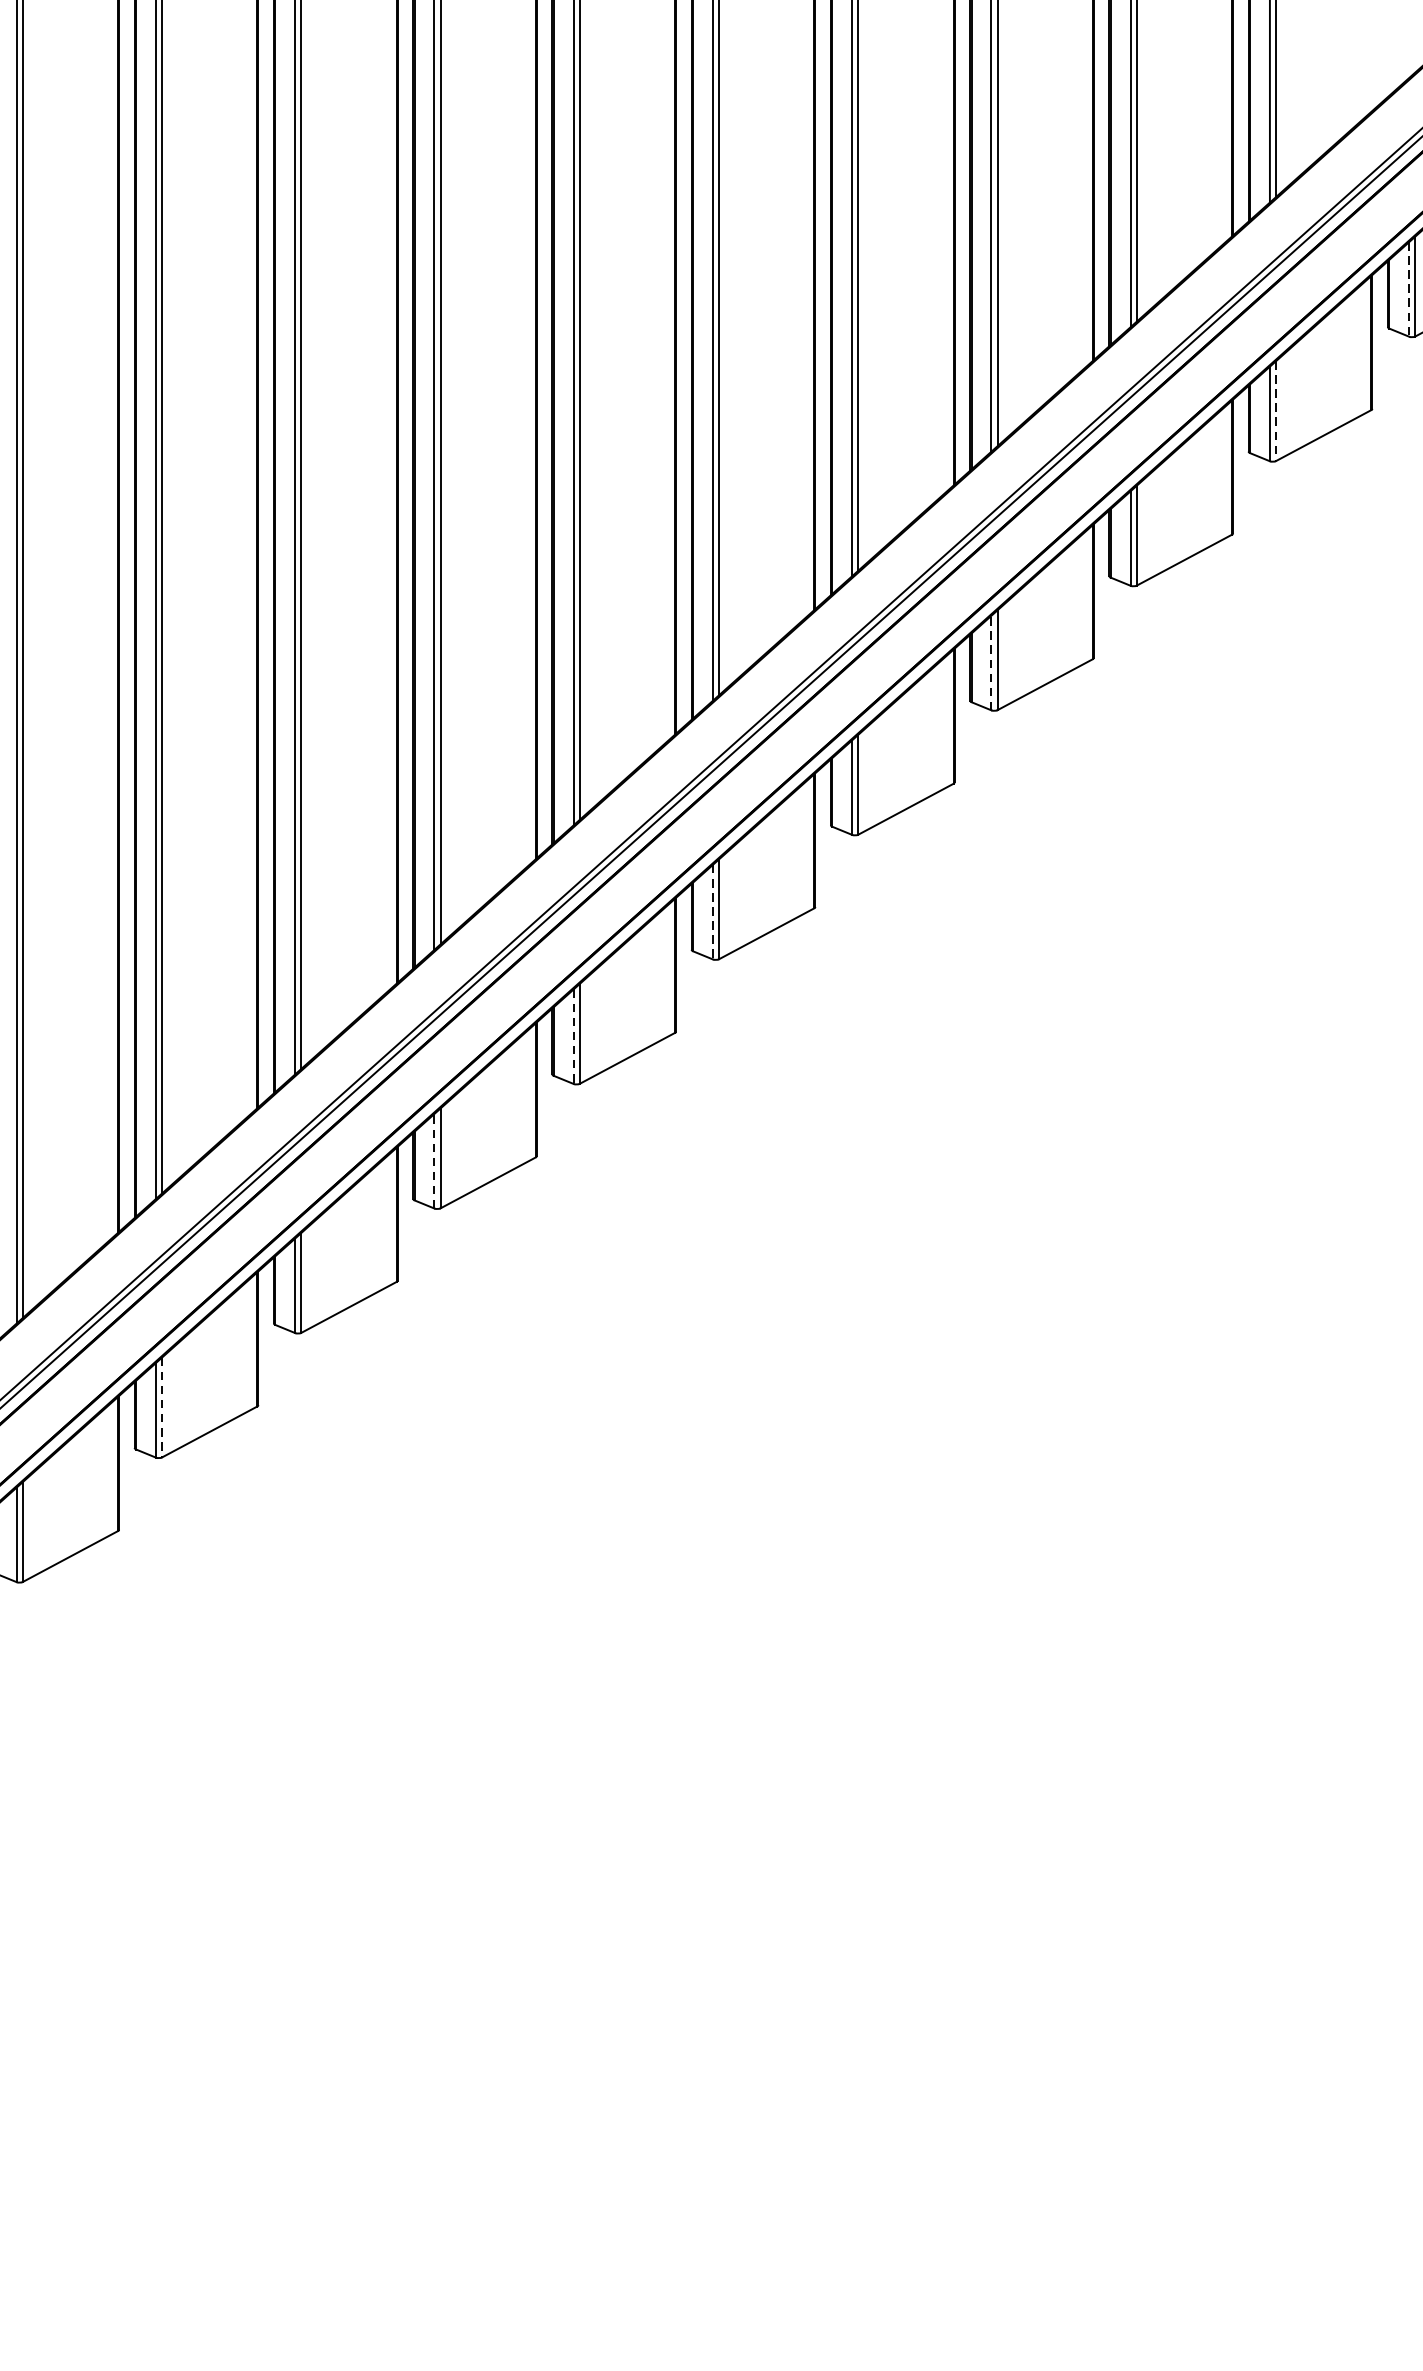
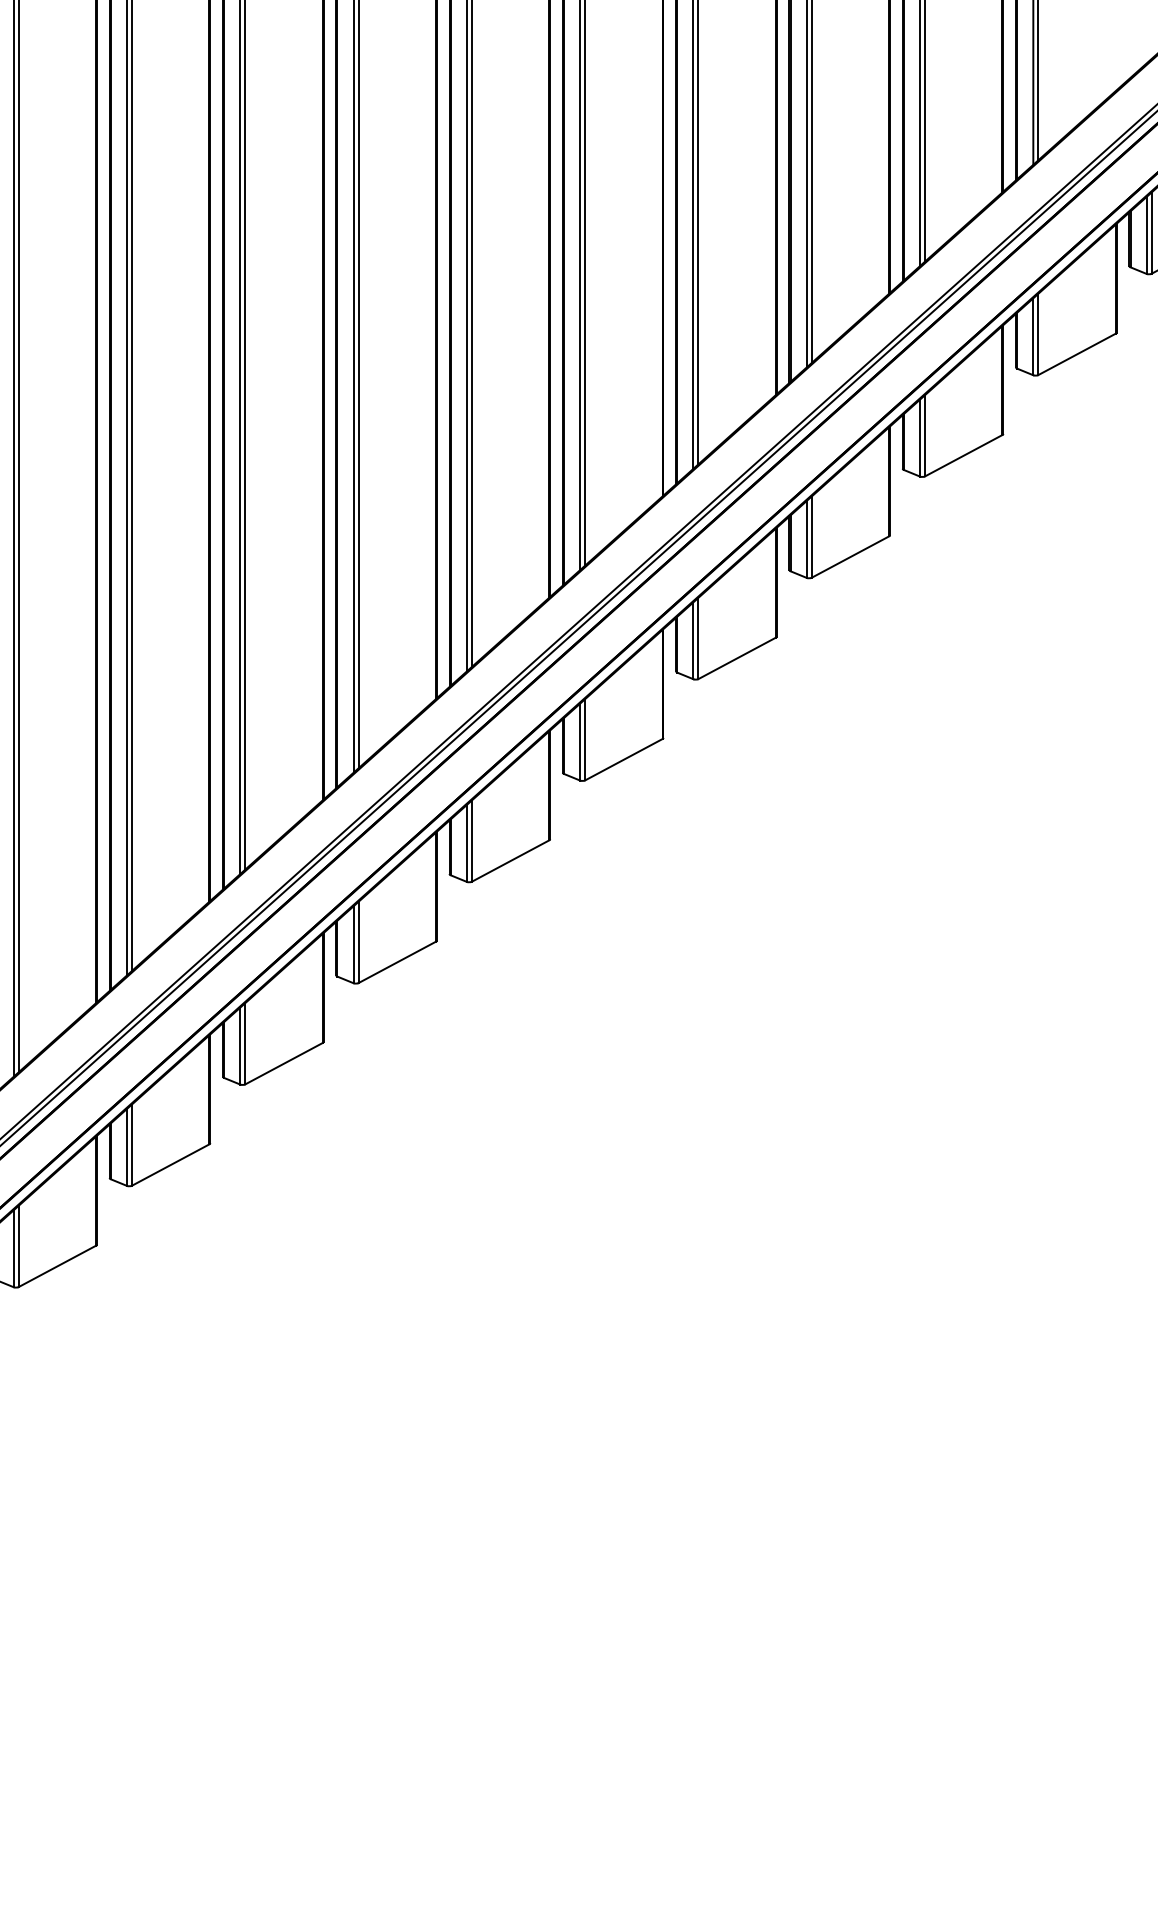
line: (1409, 289) -> (1146, 235), dashed -> solid
line: (1276, 411) -> (1038, 334), dashed -> solid
line: (991, 661) -> (806, 538), dashed -> solid
line: (713, 912) -> (580, 742), dashed -> solid
line: (573, 1036) -> (466, 843), dashed -> solid
line: (434, 1160) -> (353, 944), dashed -> solid
line: (162, 1407) -> (132, 1145), dashed -> solid

